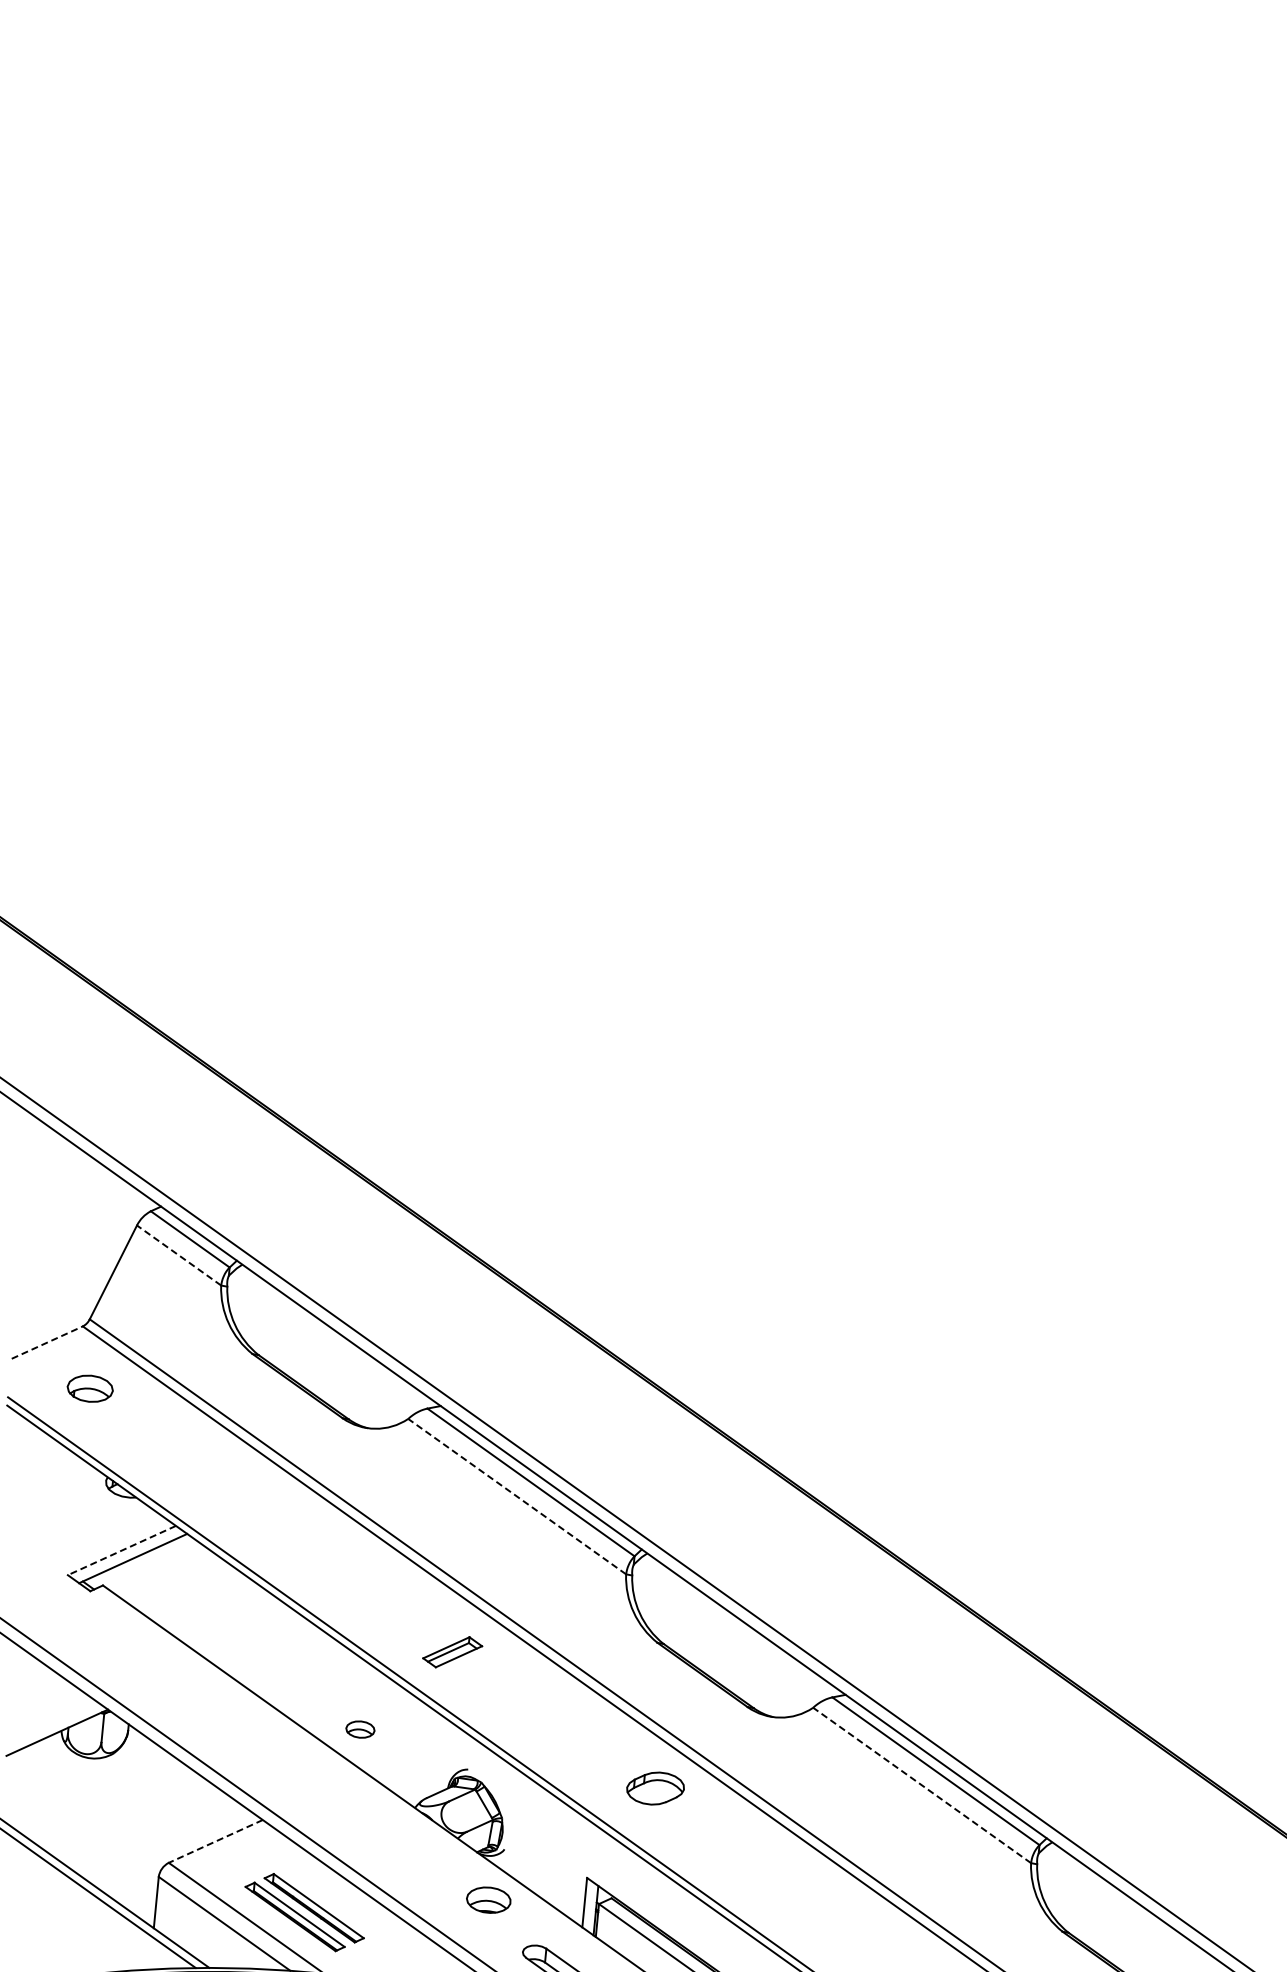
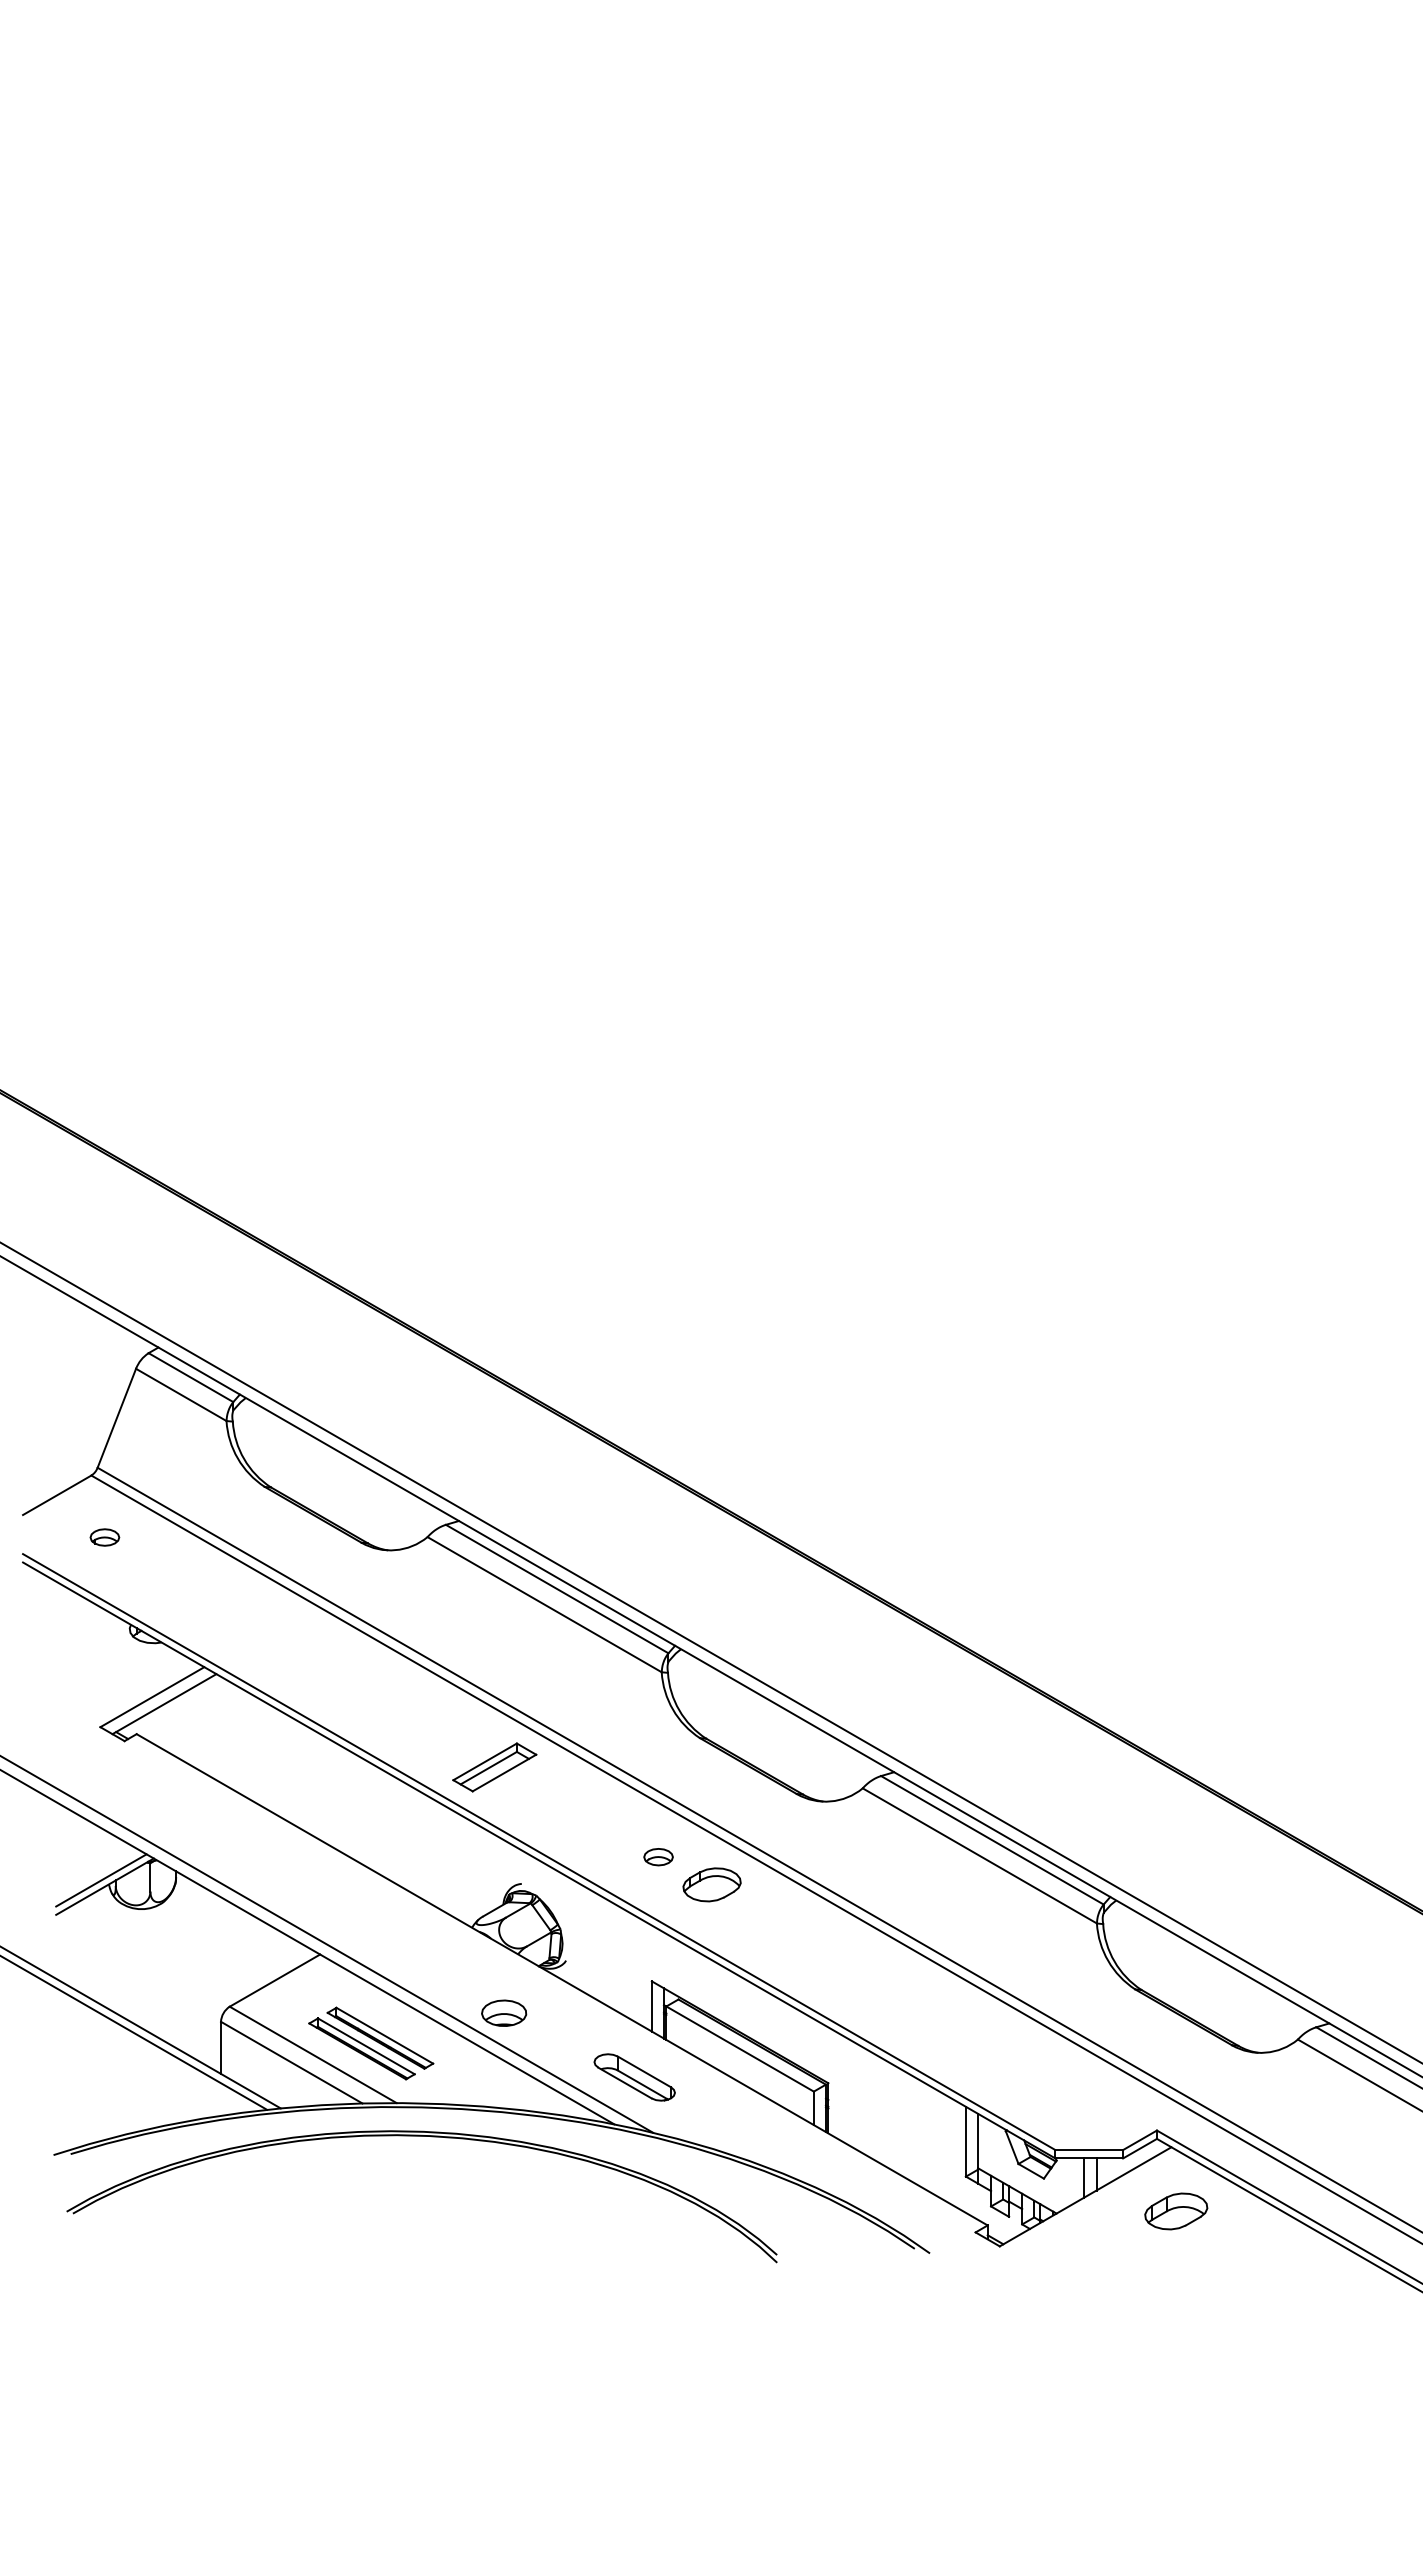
line: (178, 1255) -> (180, 1394), dashed -> solid
line: (47, 1342) -> (57, 1495), dashed -> solid
part: (89, 1388) -> (104, 1537), size x0.62
line: (517, 1496) -> (544, 1604), dashed -> solid
line: (121, 1550) -> (151, 1697), dashed -> solid
part: (452, 1652) -> (494, 1767), size x1.43
line: (54, 1726) -> (101, 1880), added
part: (360, 1729) -> (658, 1857), moved
line: (921, 1785) -> (979, 1855), dashed -> solid
line: (215, 1841) -> (274, 1980), dashed -> solid
part: (489, 1899) -> (504, 2012), moved

